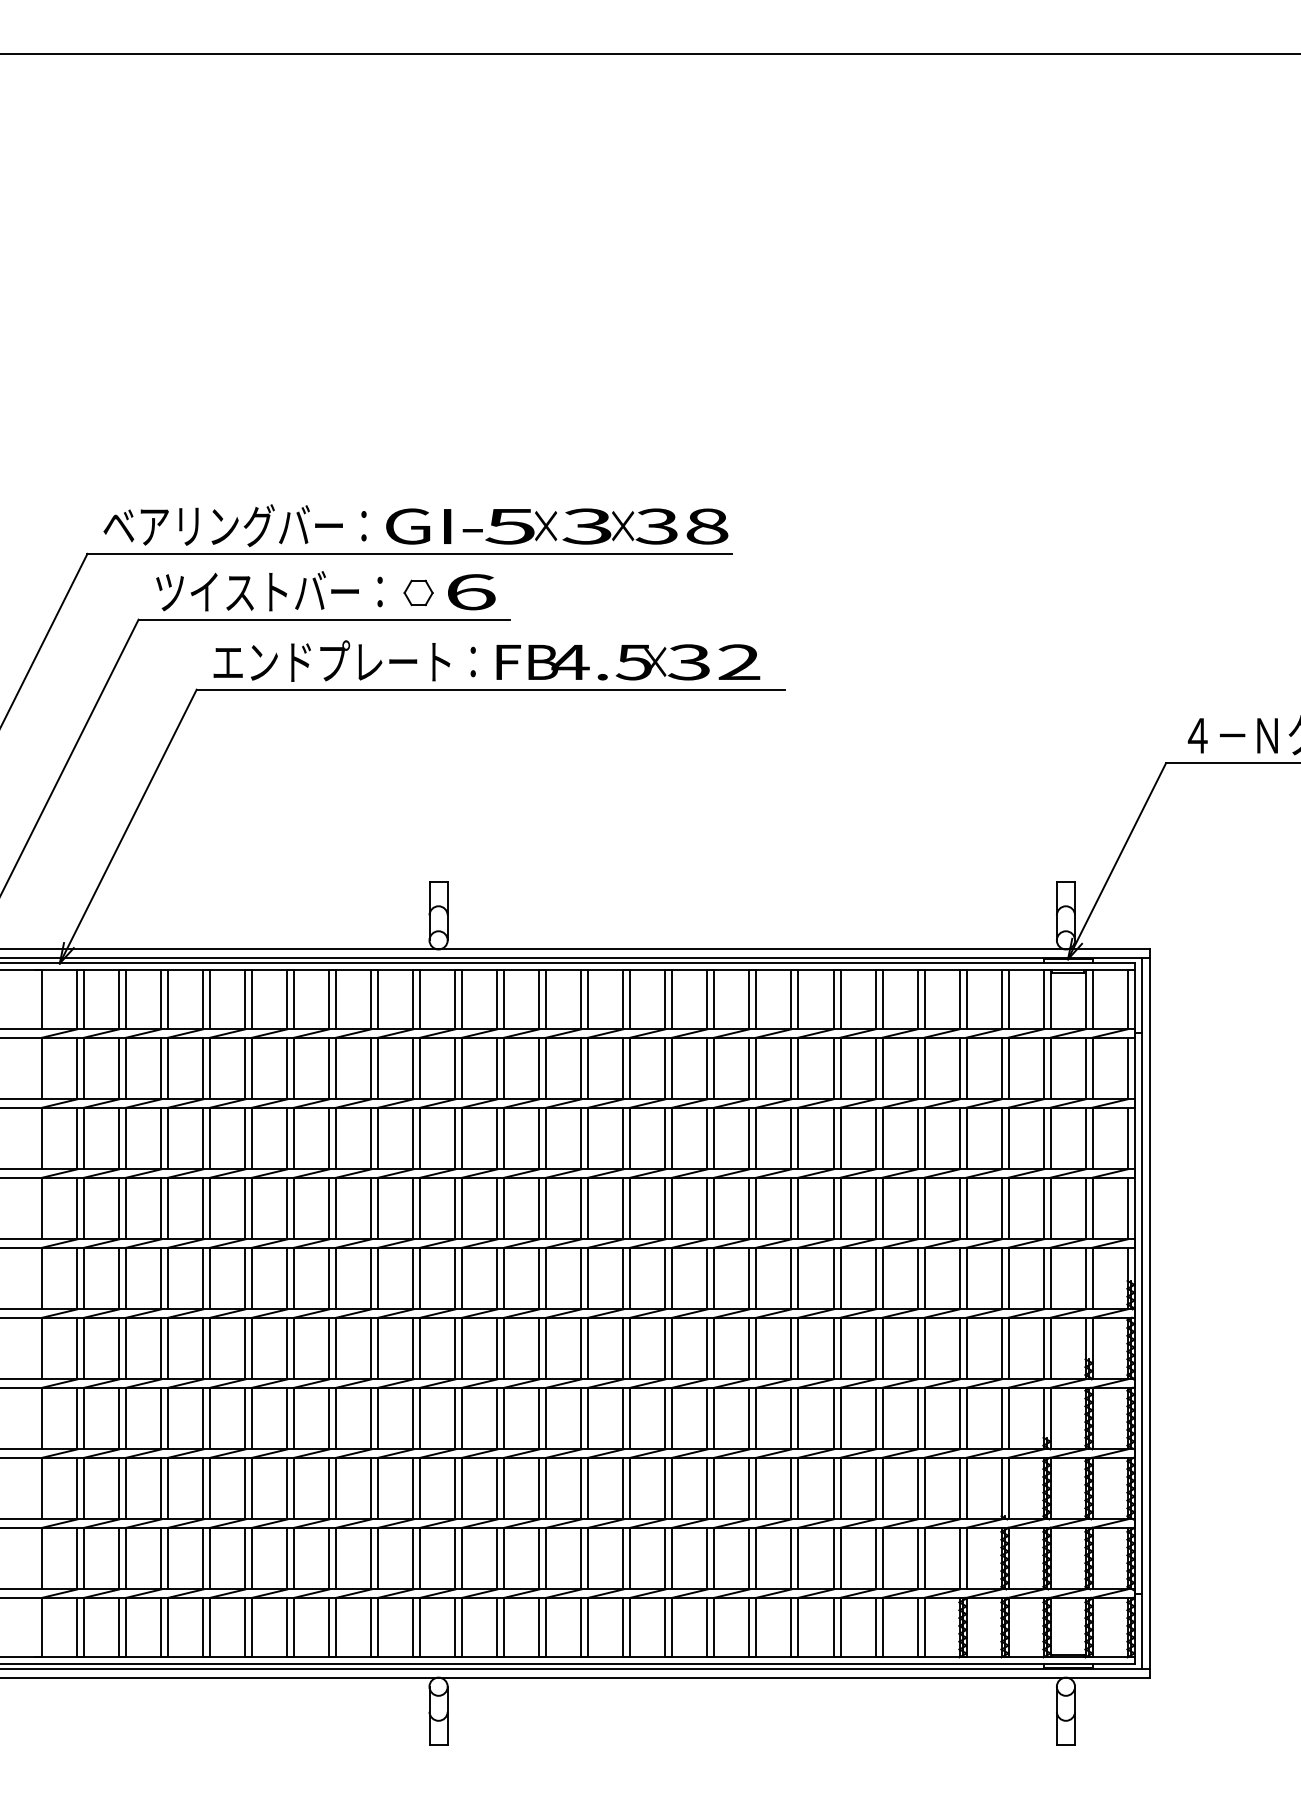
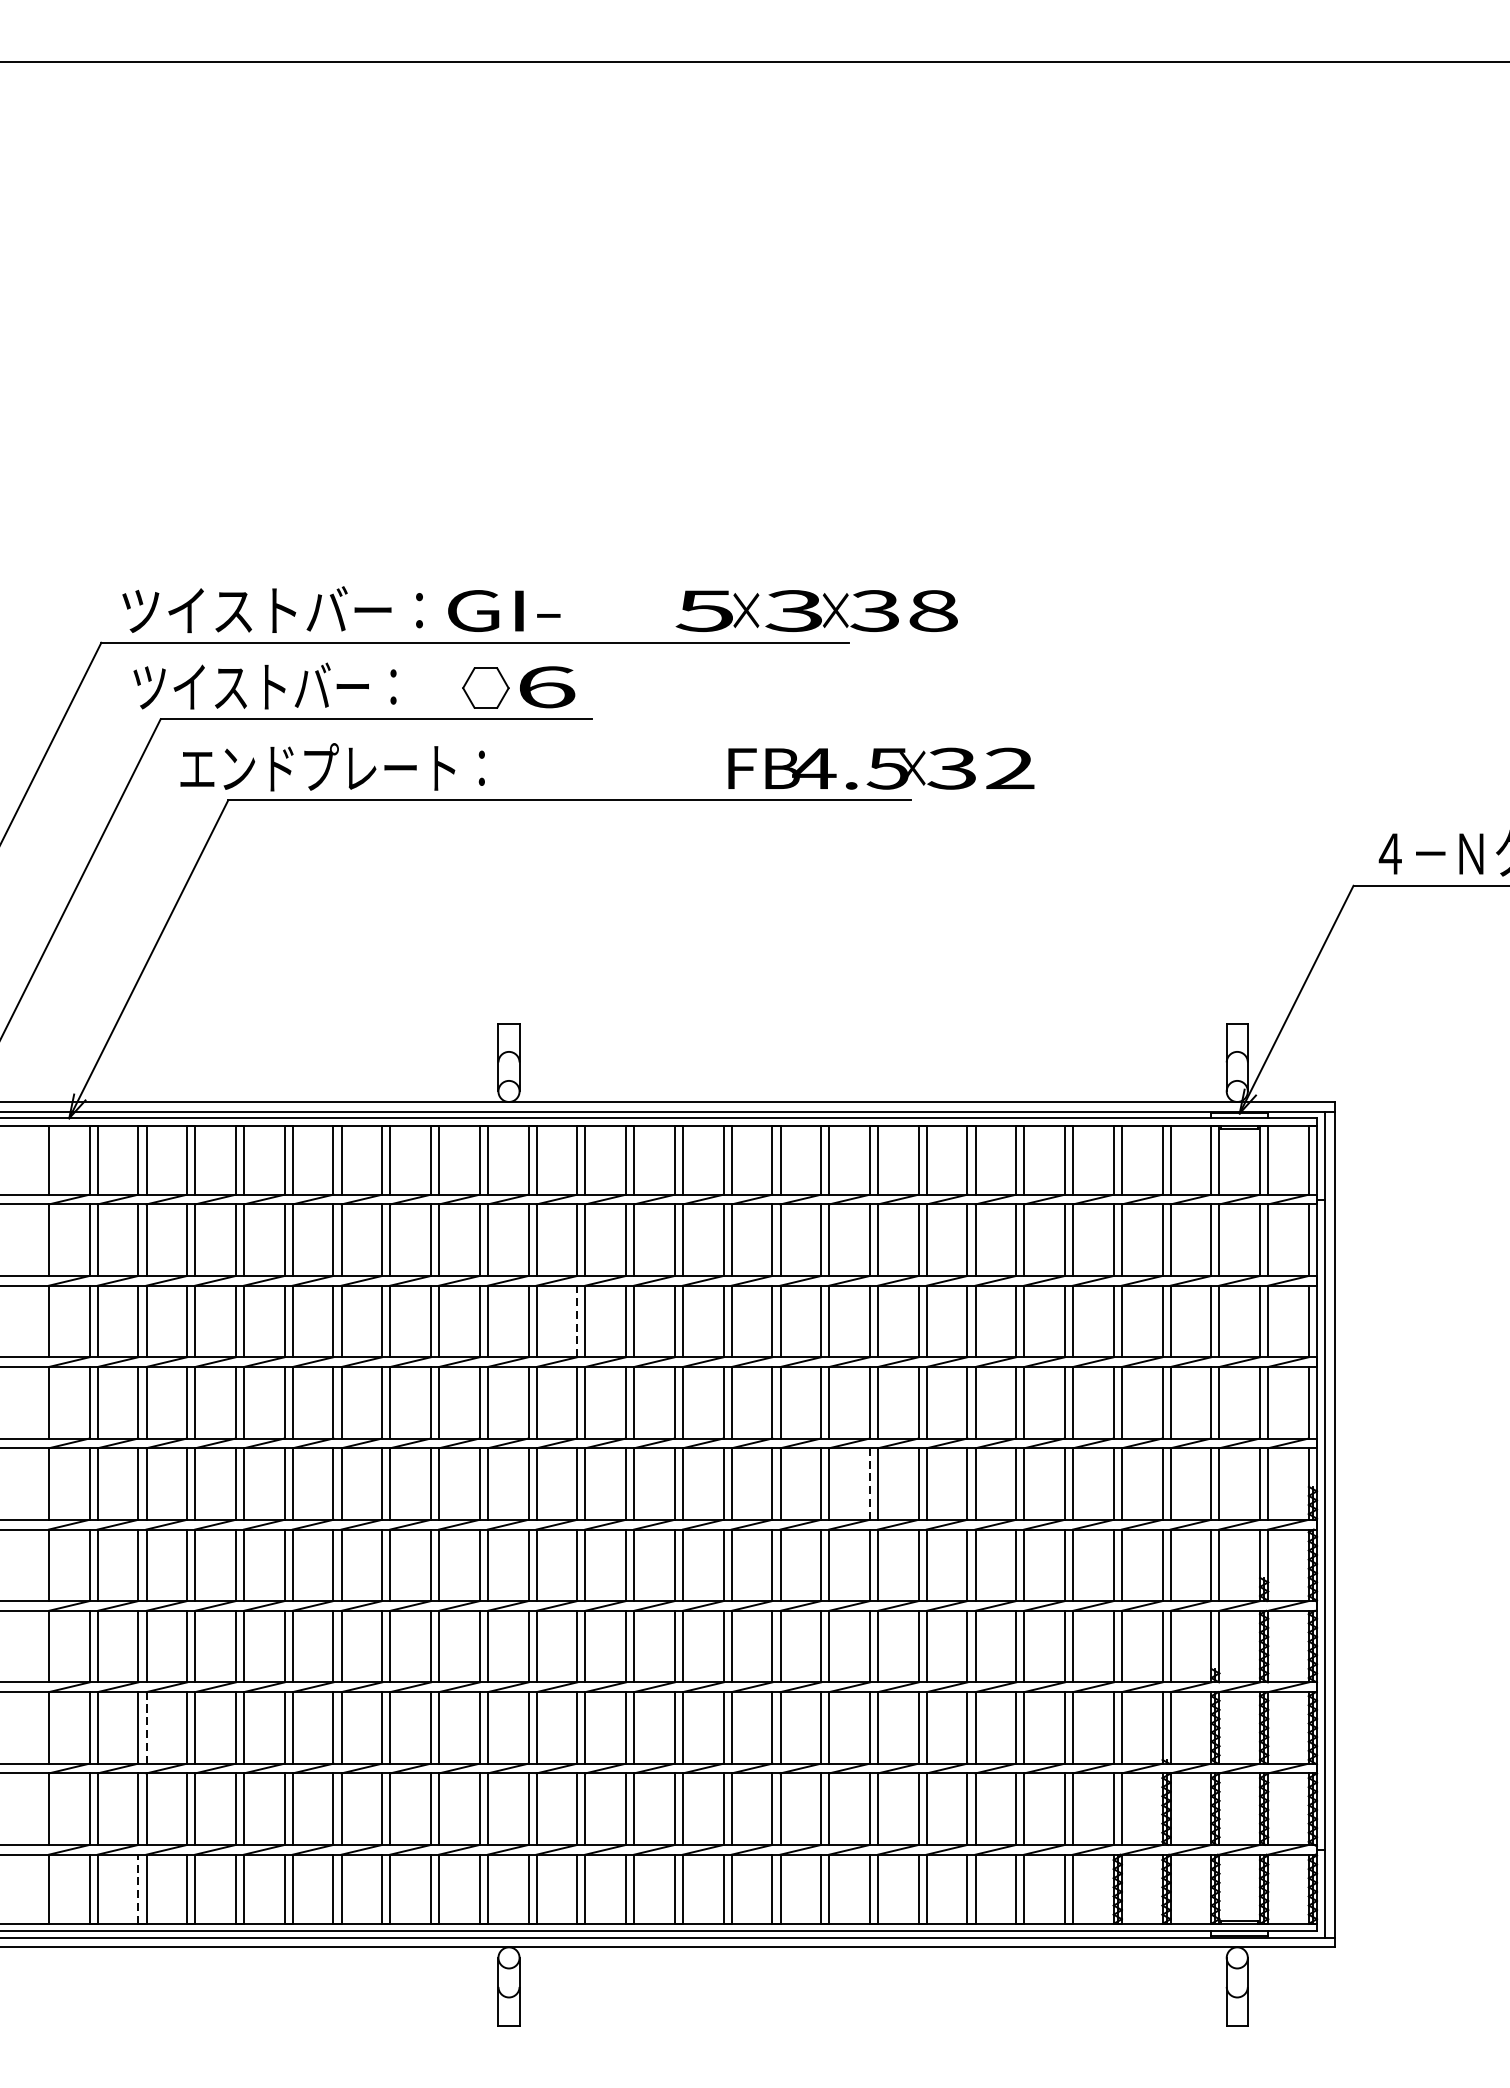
text: (234, 525) -> (272, 609), ベアリングバー： -> ツイストバー：
text: (606, 526) -> (816, 610), moved
text: (269, 591) -> (265, 686), moved
part: (418, 592) -> (485, 687), size x1.4
text: (344, 660) -> (332, 766), moved
text: (628, 662) -> (881, 768), moved
line: (497, 1138) -> (577, 1321), solid -> dashed
line: (749, 1278) -> (869, 1483), solid -> dashed
line: (126, 1488) -> (146, 1727), solid -> dashed
line: (119, 1627) -> (138, 1889), solid -> dashed

